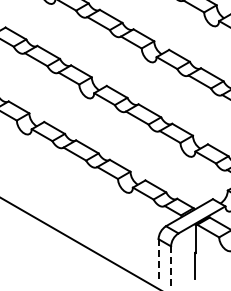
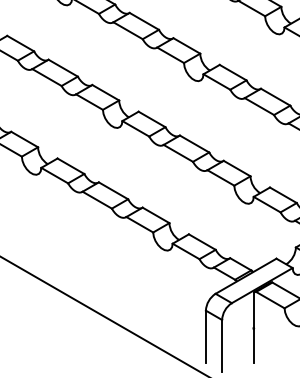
line: (158, 259) -> (205, 337), dashed -> solid
line: (171, 267) -> (222, 347), dashed -> solid

